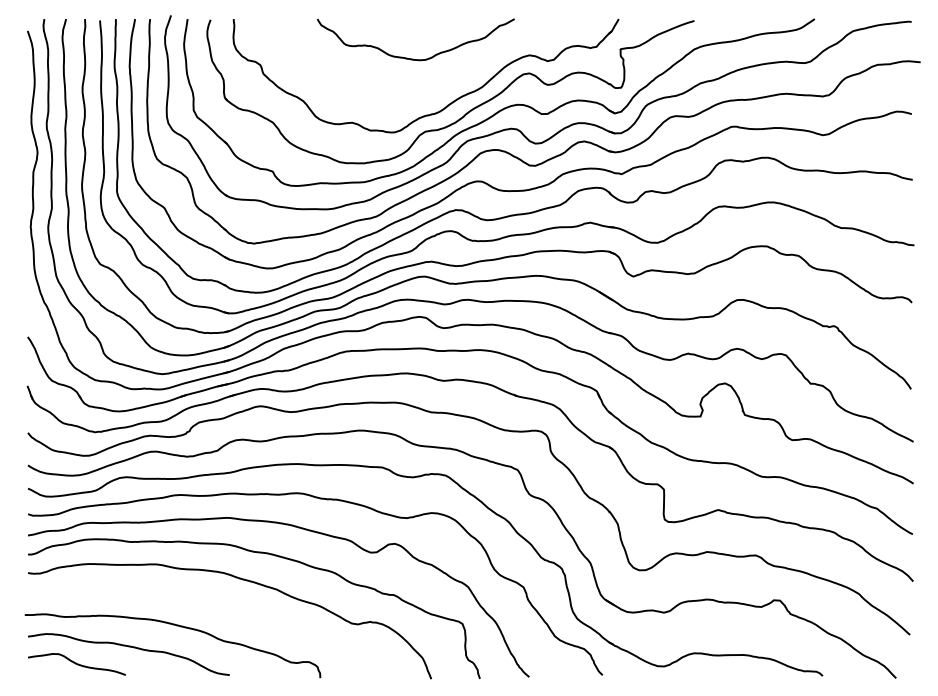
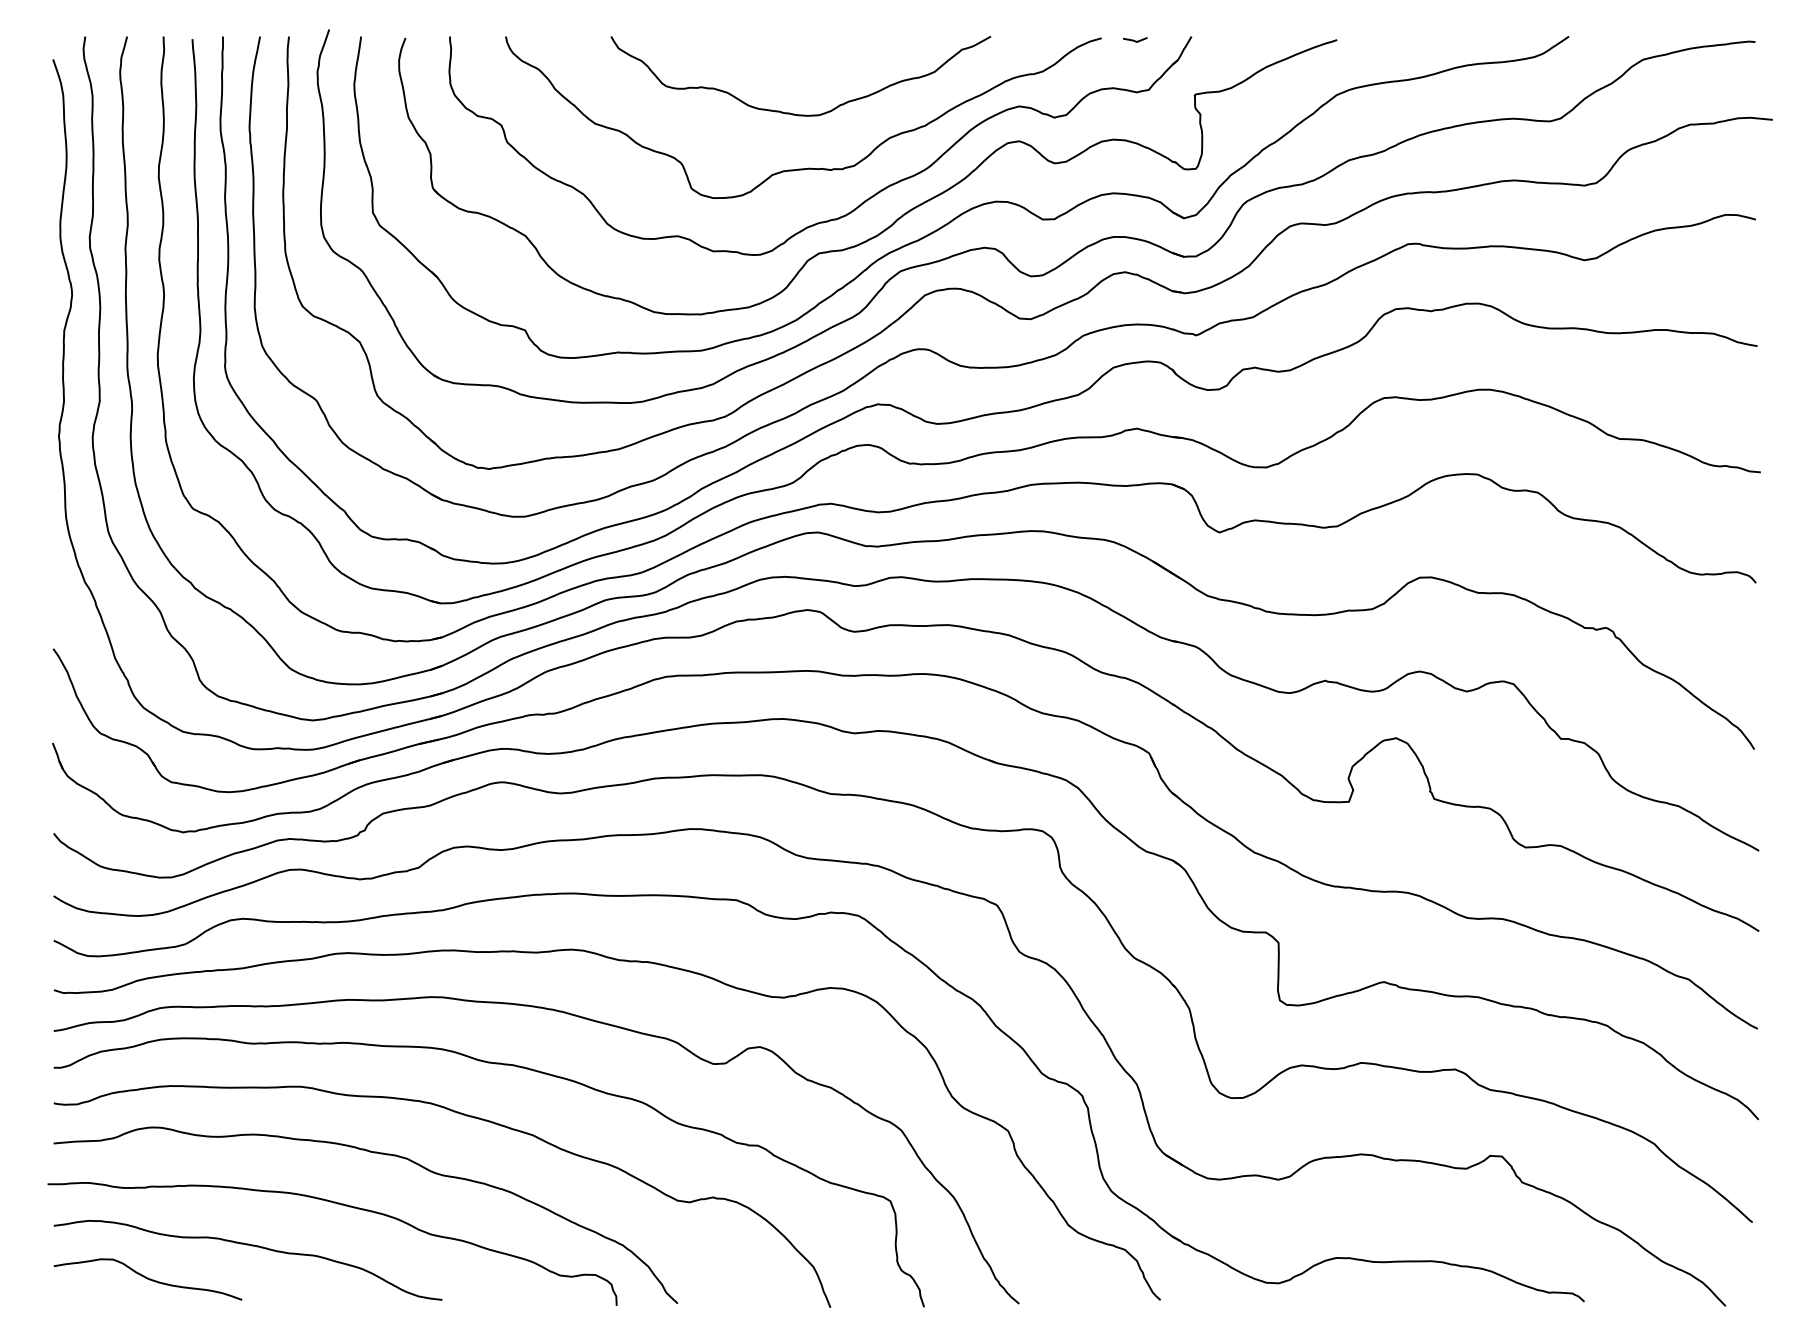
line: (589, 20) -> (1135, 39), added
curve: (419, 86) -> (807, 166), added
curve: (193, 599) -> (372, 1154), added

